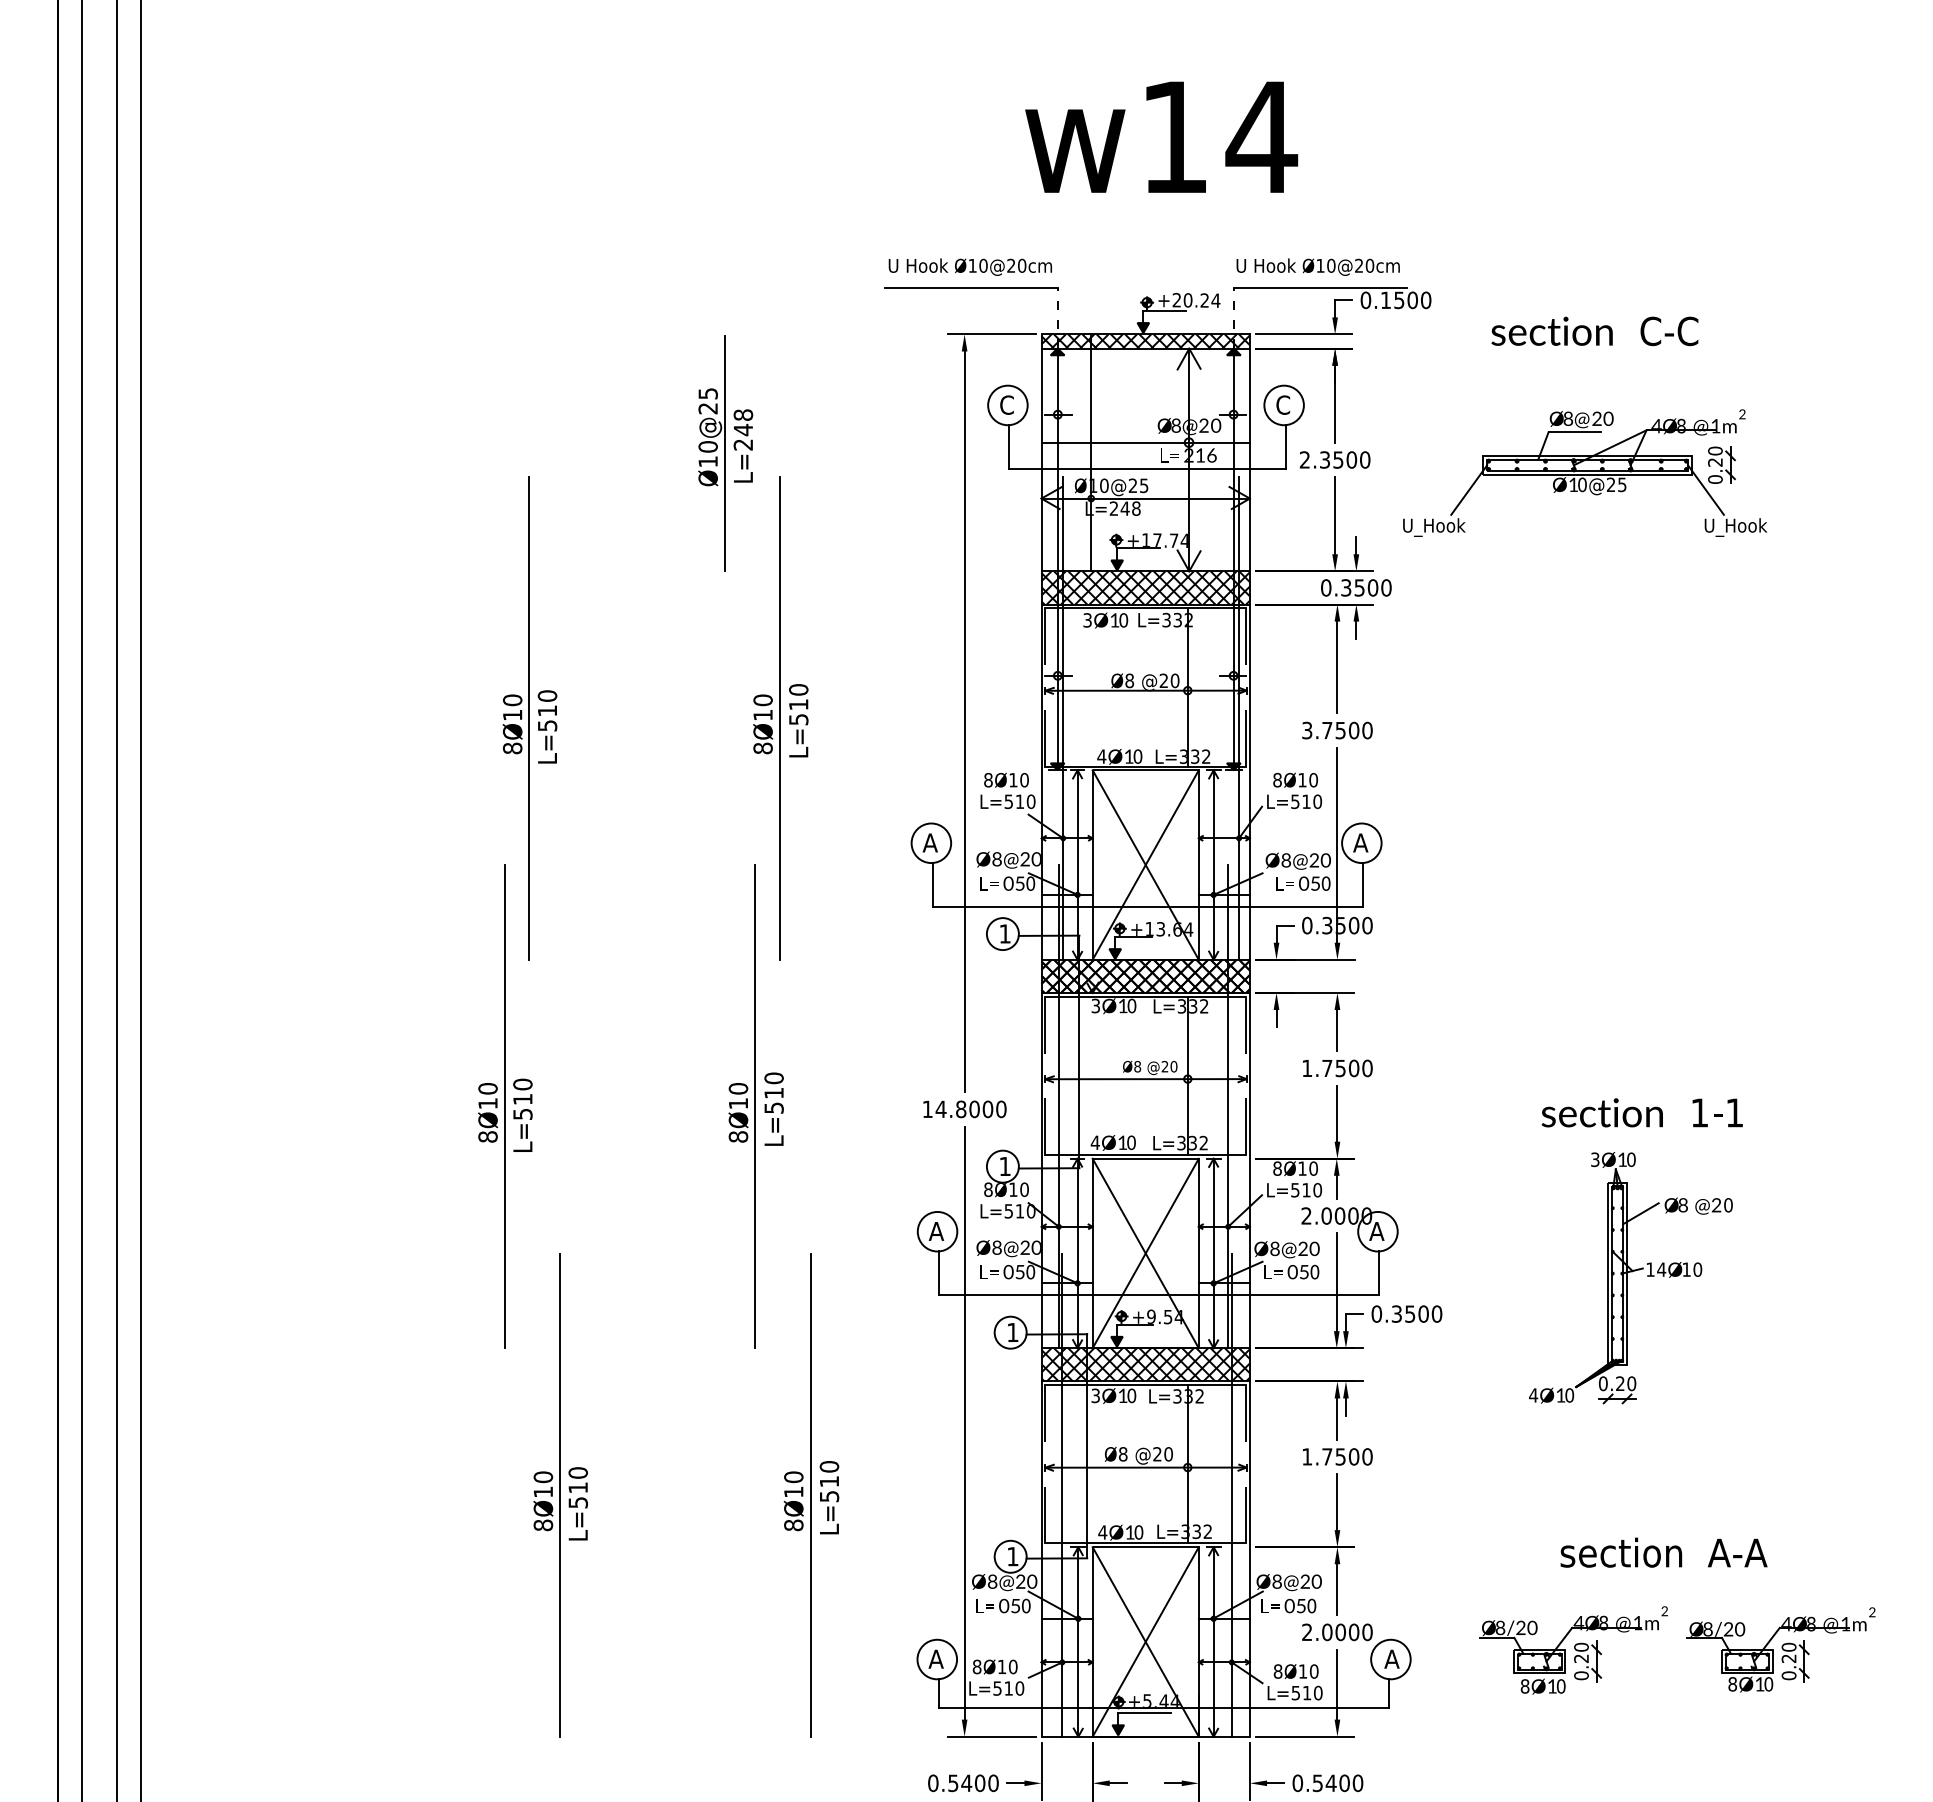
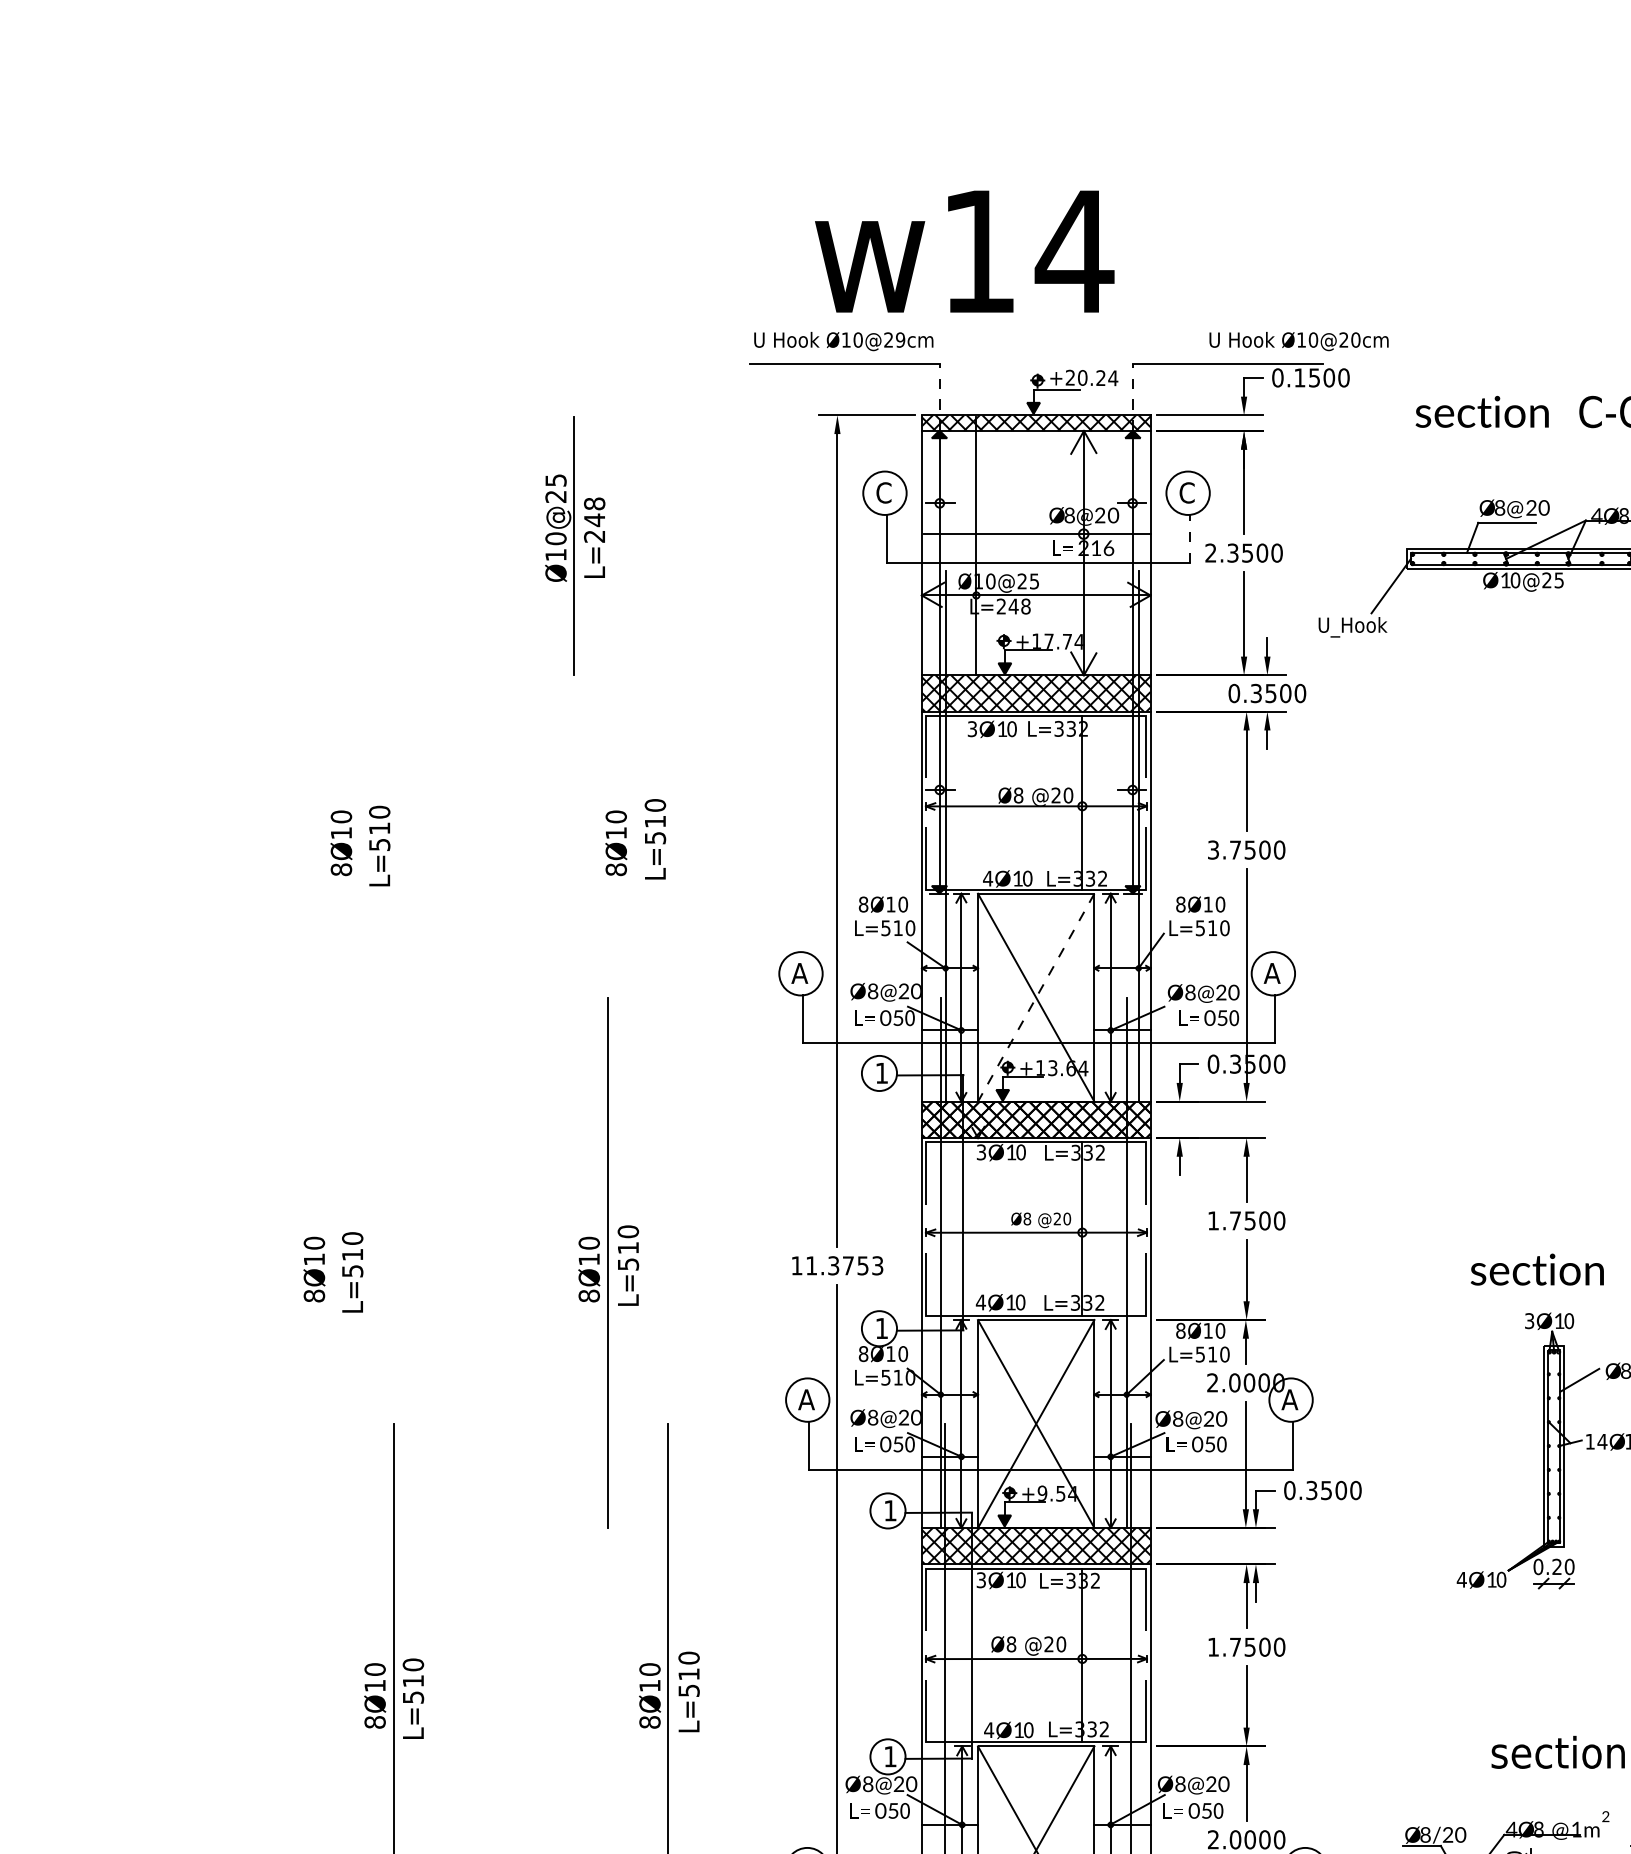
text: (1161, 136) -> (964, 250), moved
text: (1021, 265) -> (899, 339), Ø10@20cm -> Ø10@29cm
text: (1317, 266) -> (1298, 340), moved
line: (1285, 447) -> (1189, 539), solid -> dashed
line: (529, 717) -> (359, 835), removed
line: (779, 717) -> (634, 835), removed
line: (1145, 865) -> (1035, 998), solid -> dashed
line: (504, 1106) -> (332, 1262), removed
text: (970, 1109) -> (843, 1265), 14.8000 -> 11.3753

